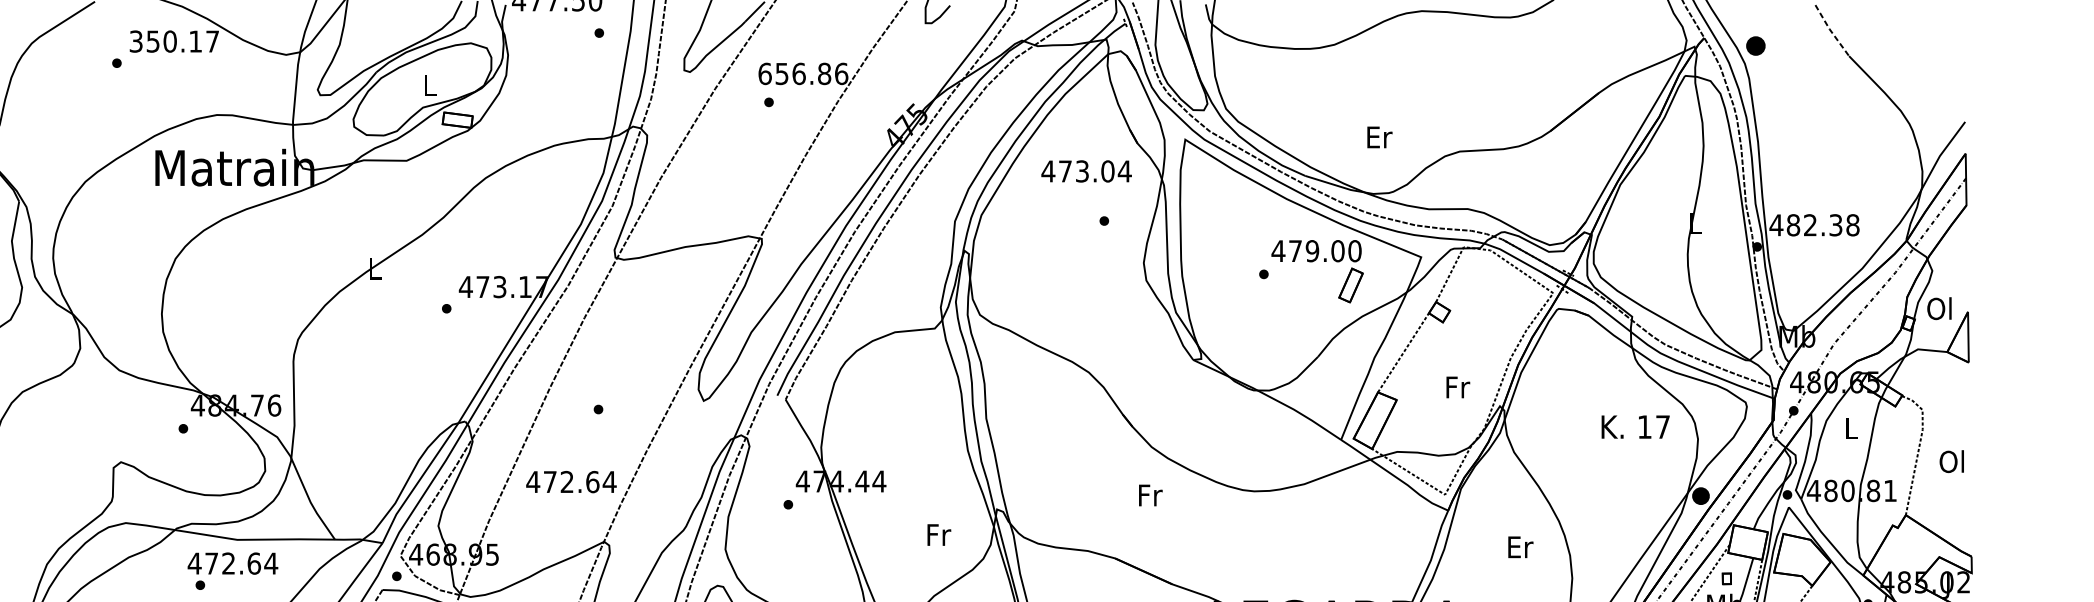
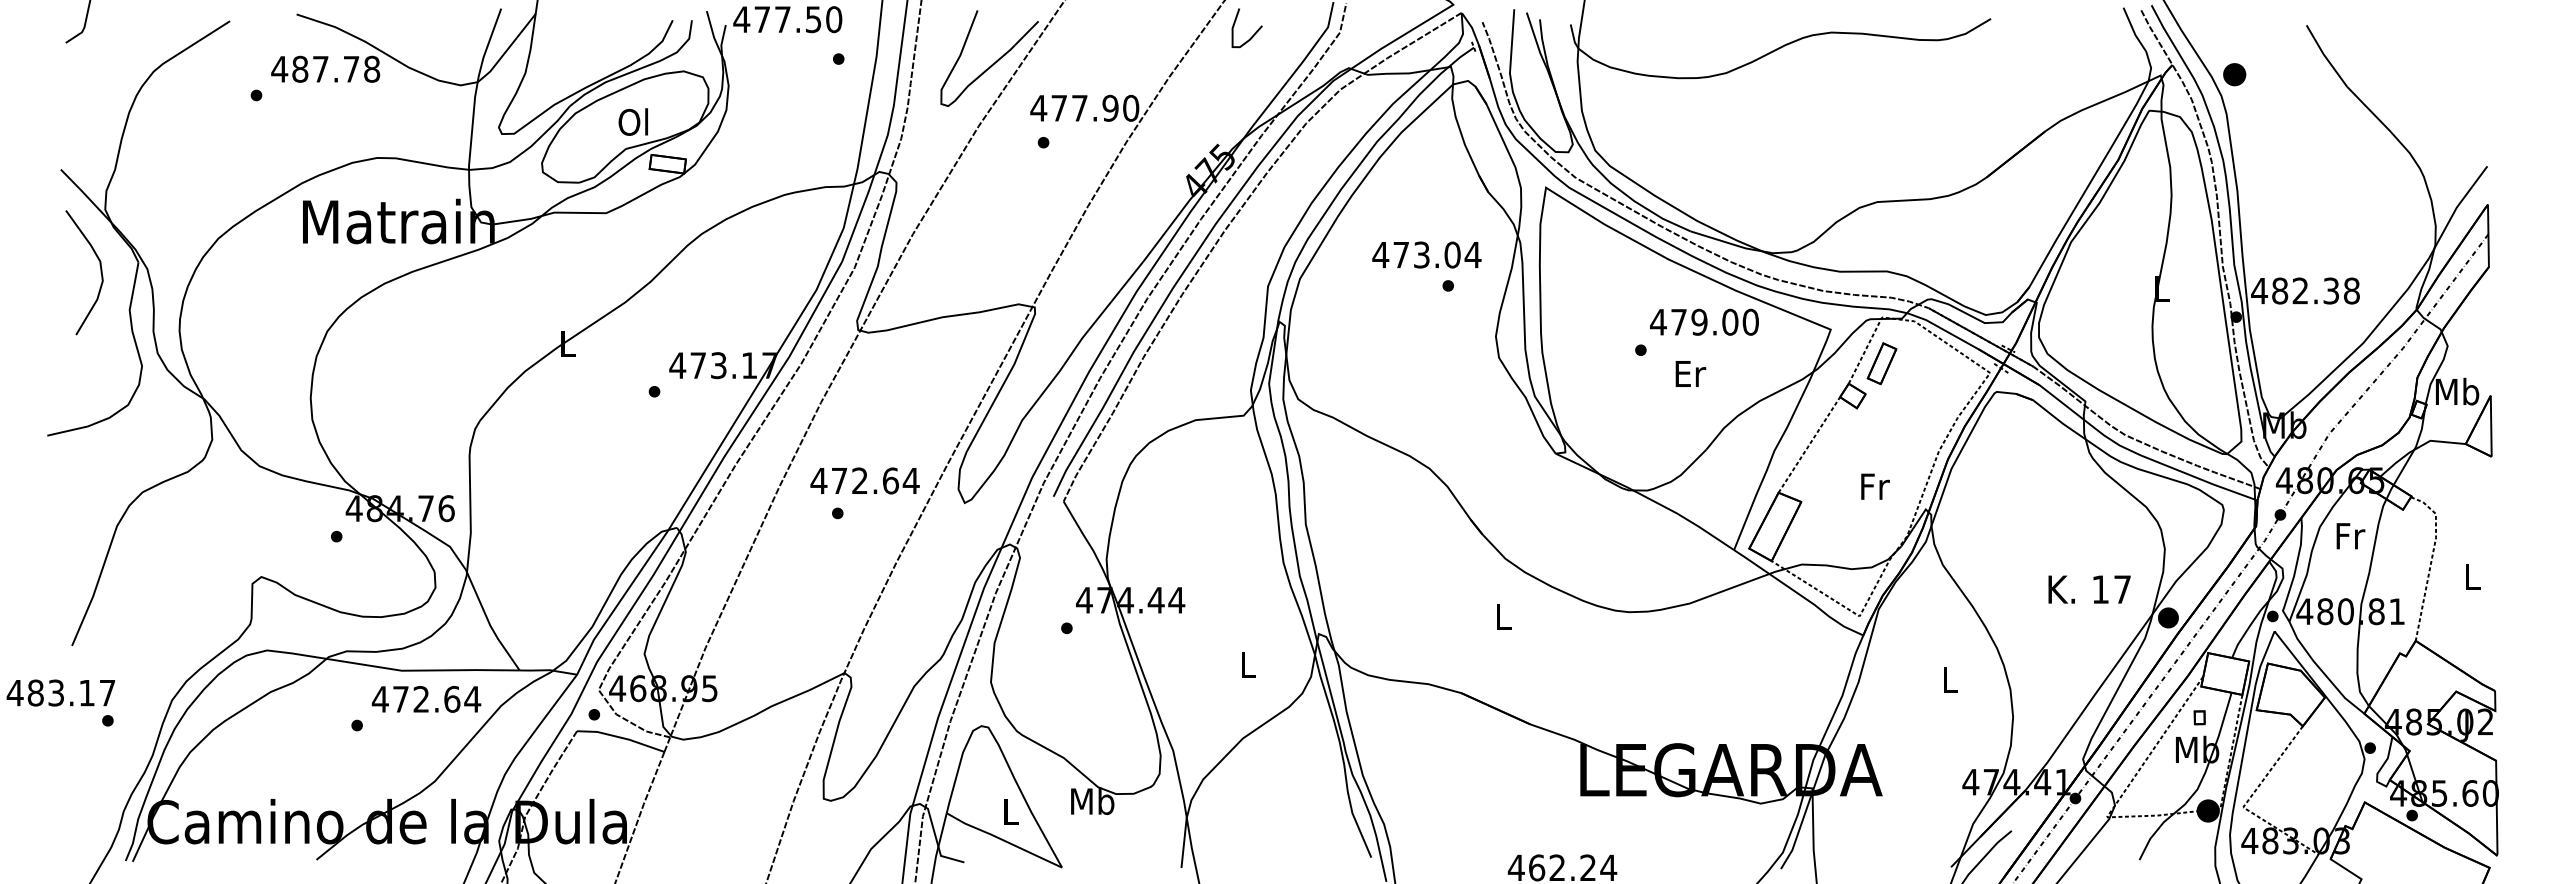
line: (1831, 30) -> (2325, 56), dashed -> solid
text: (174, 40) -> (325, 68), 350.17 -> 487.78
text: (802, 73) -> (1084, 107), 656.86 -> 477.90
text: (429, 84) -> (633, 121), L -> Ol
text: (1379, 137) -> (1690, 373), moved
text: (1086, 170) -> (1426, 254), moved
part: (1350, 285) -> (1881, 363), moved
text: (1940, 308) -> (2457, 391), Ol -> Mb
text: (1635, 426) -> (2089, 589), moved
text: (1851, 428) -> (2350, 536), L -> Fr
text: (1951, 461) -> (2470, 576), Ol -> L
text: (570, 481) -> (864, 480), moved
text: (1150, 495) -> (1504, 617), Fr -> L
text: (938, 534) -> (1248, 664), Fr -> L
text: (1520, 547) -> (1950, 679), Er -> L
text: (232, 563) -> (426, 699), moved

